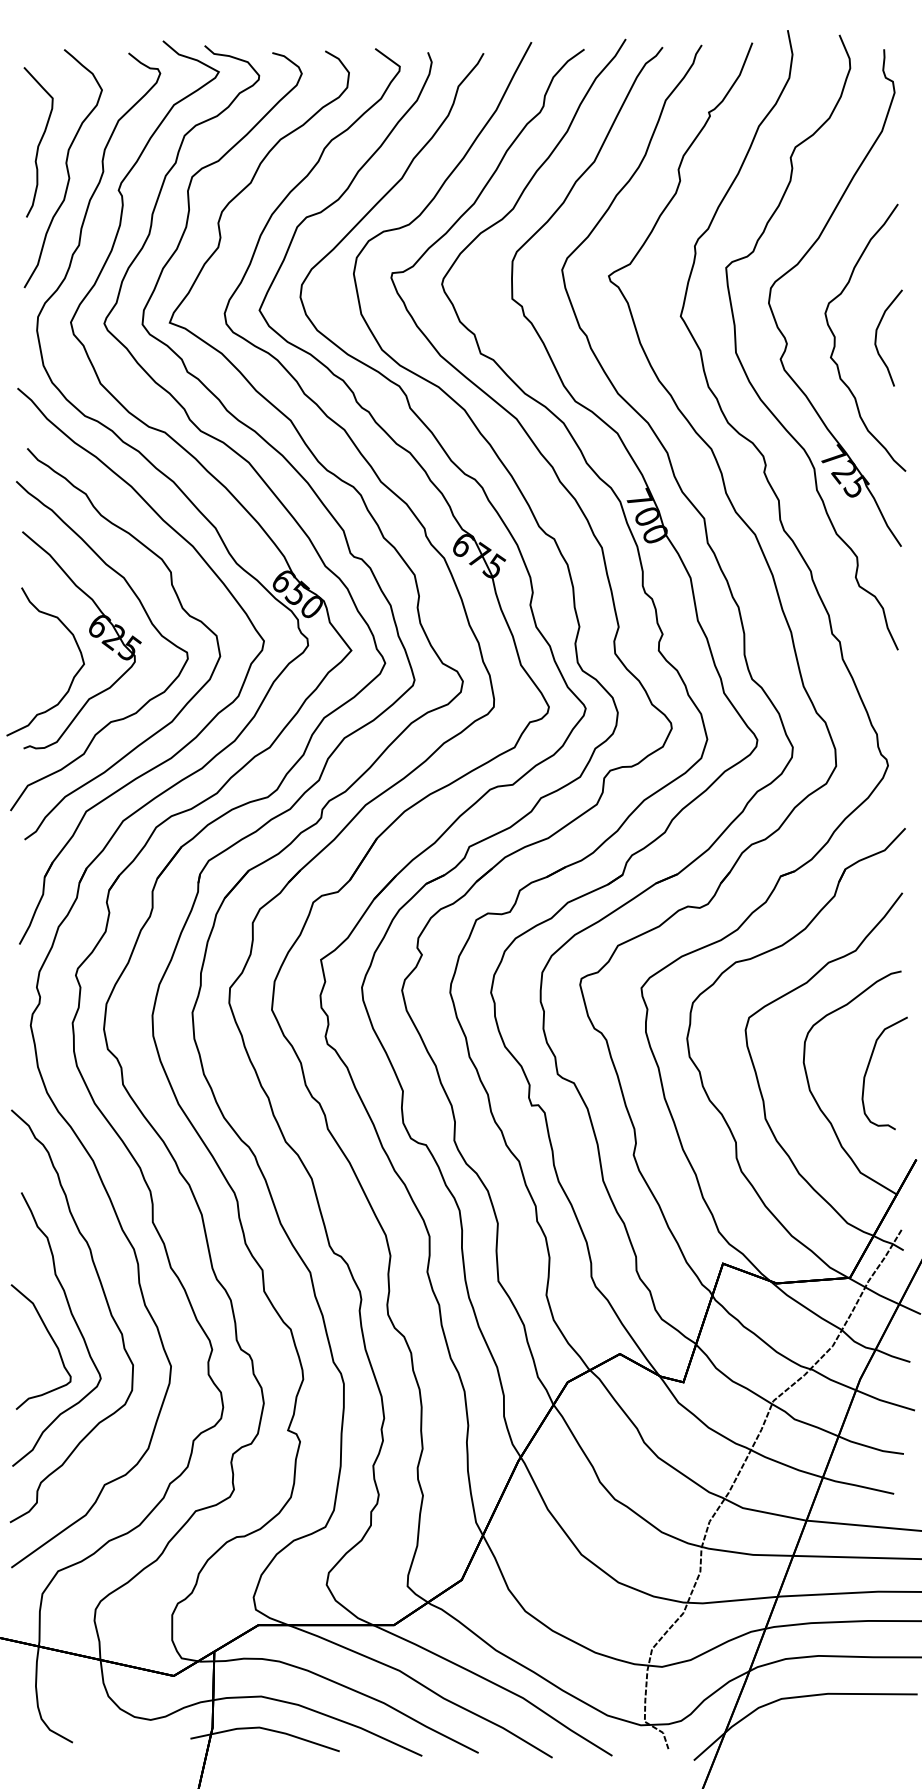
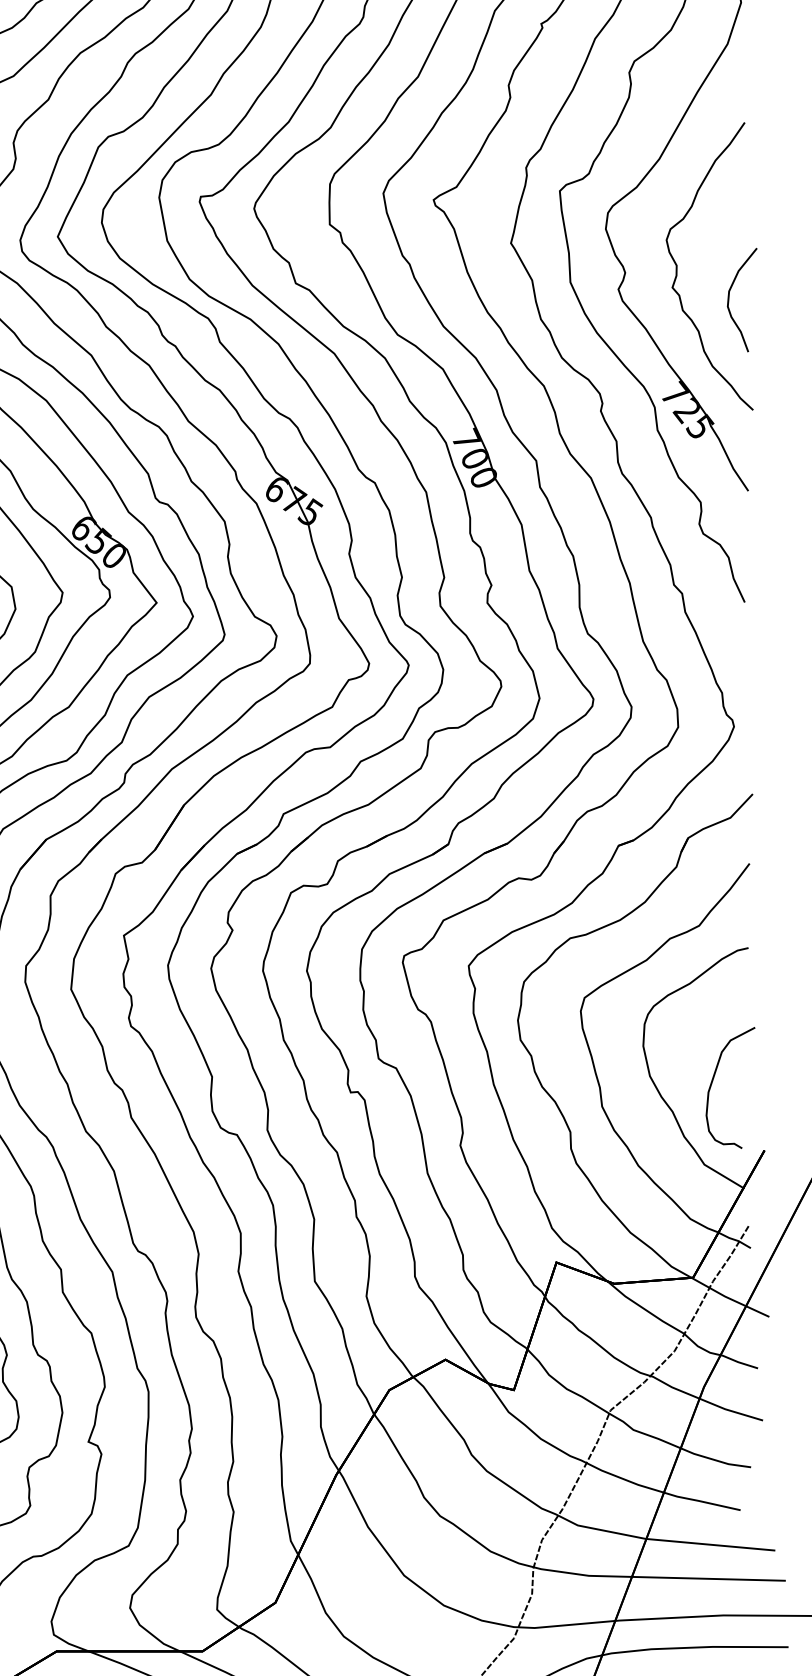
curve: (877, 333) -> (730, 295), moved
curve: (868, 1068) -> (712, 1082), moved

